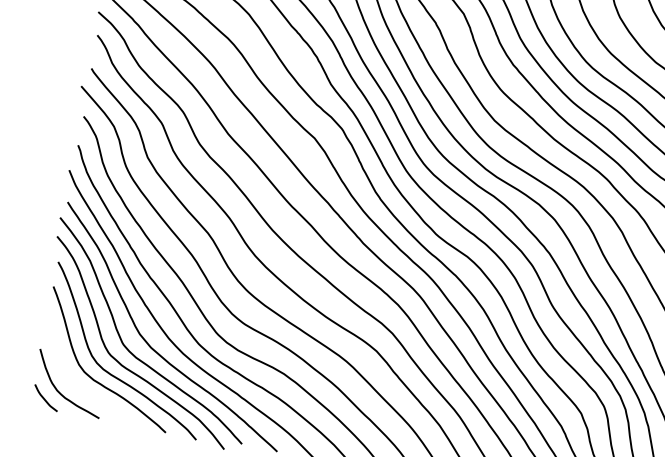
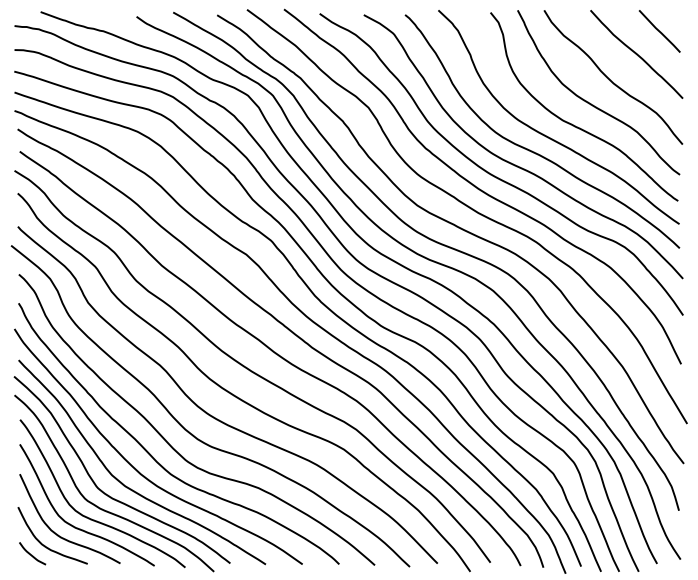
curve: (74, 382) -> (57, 533), added

